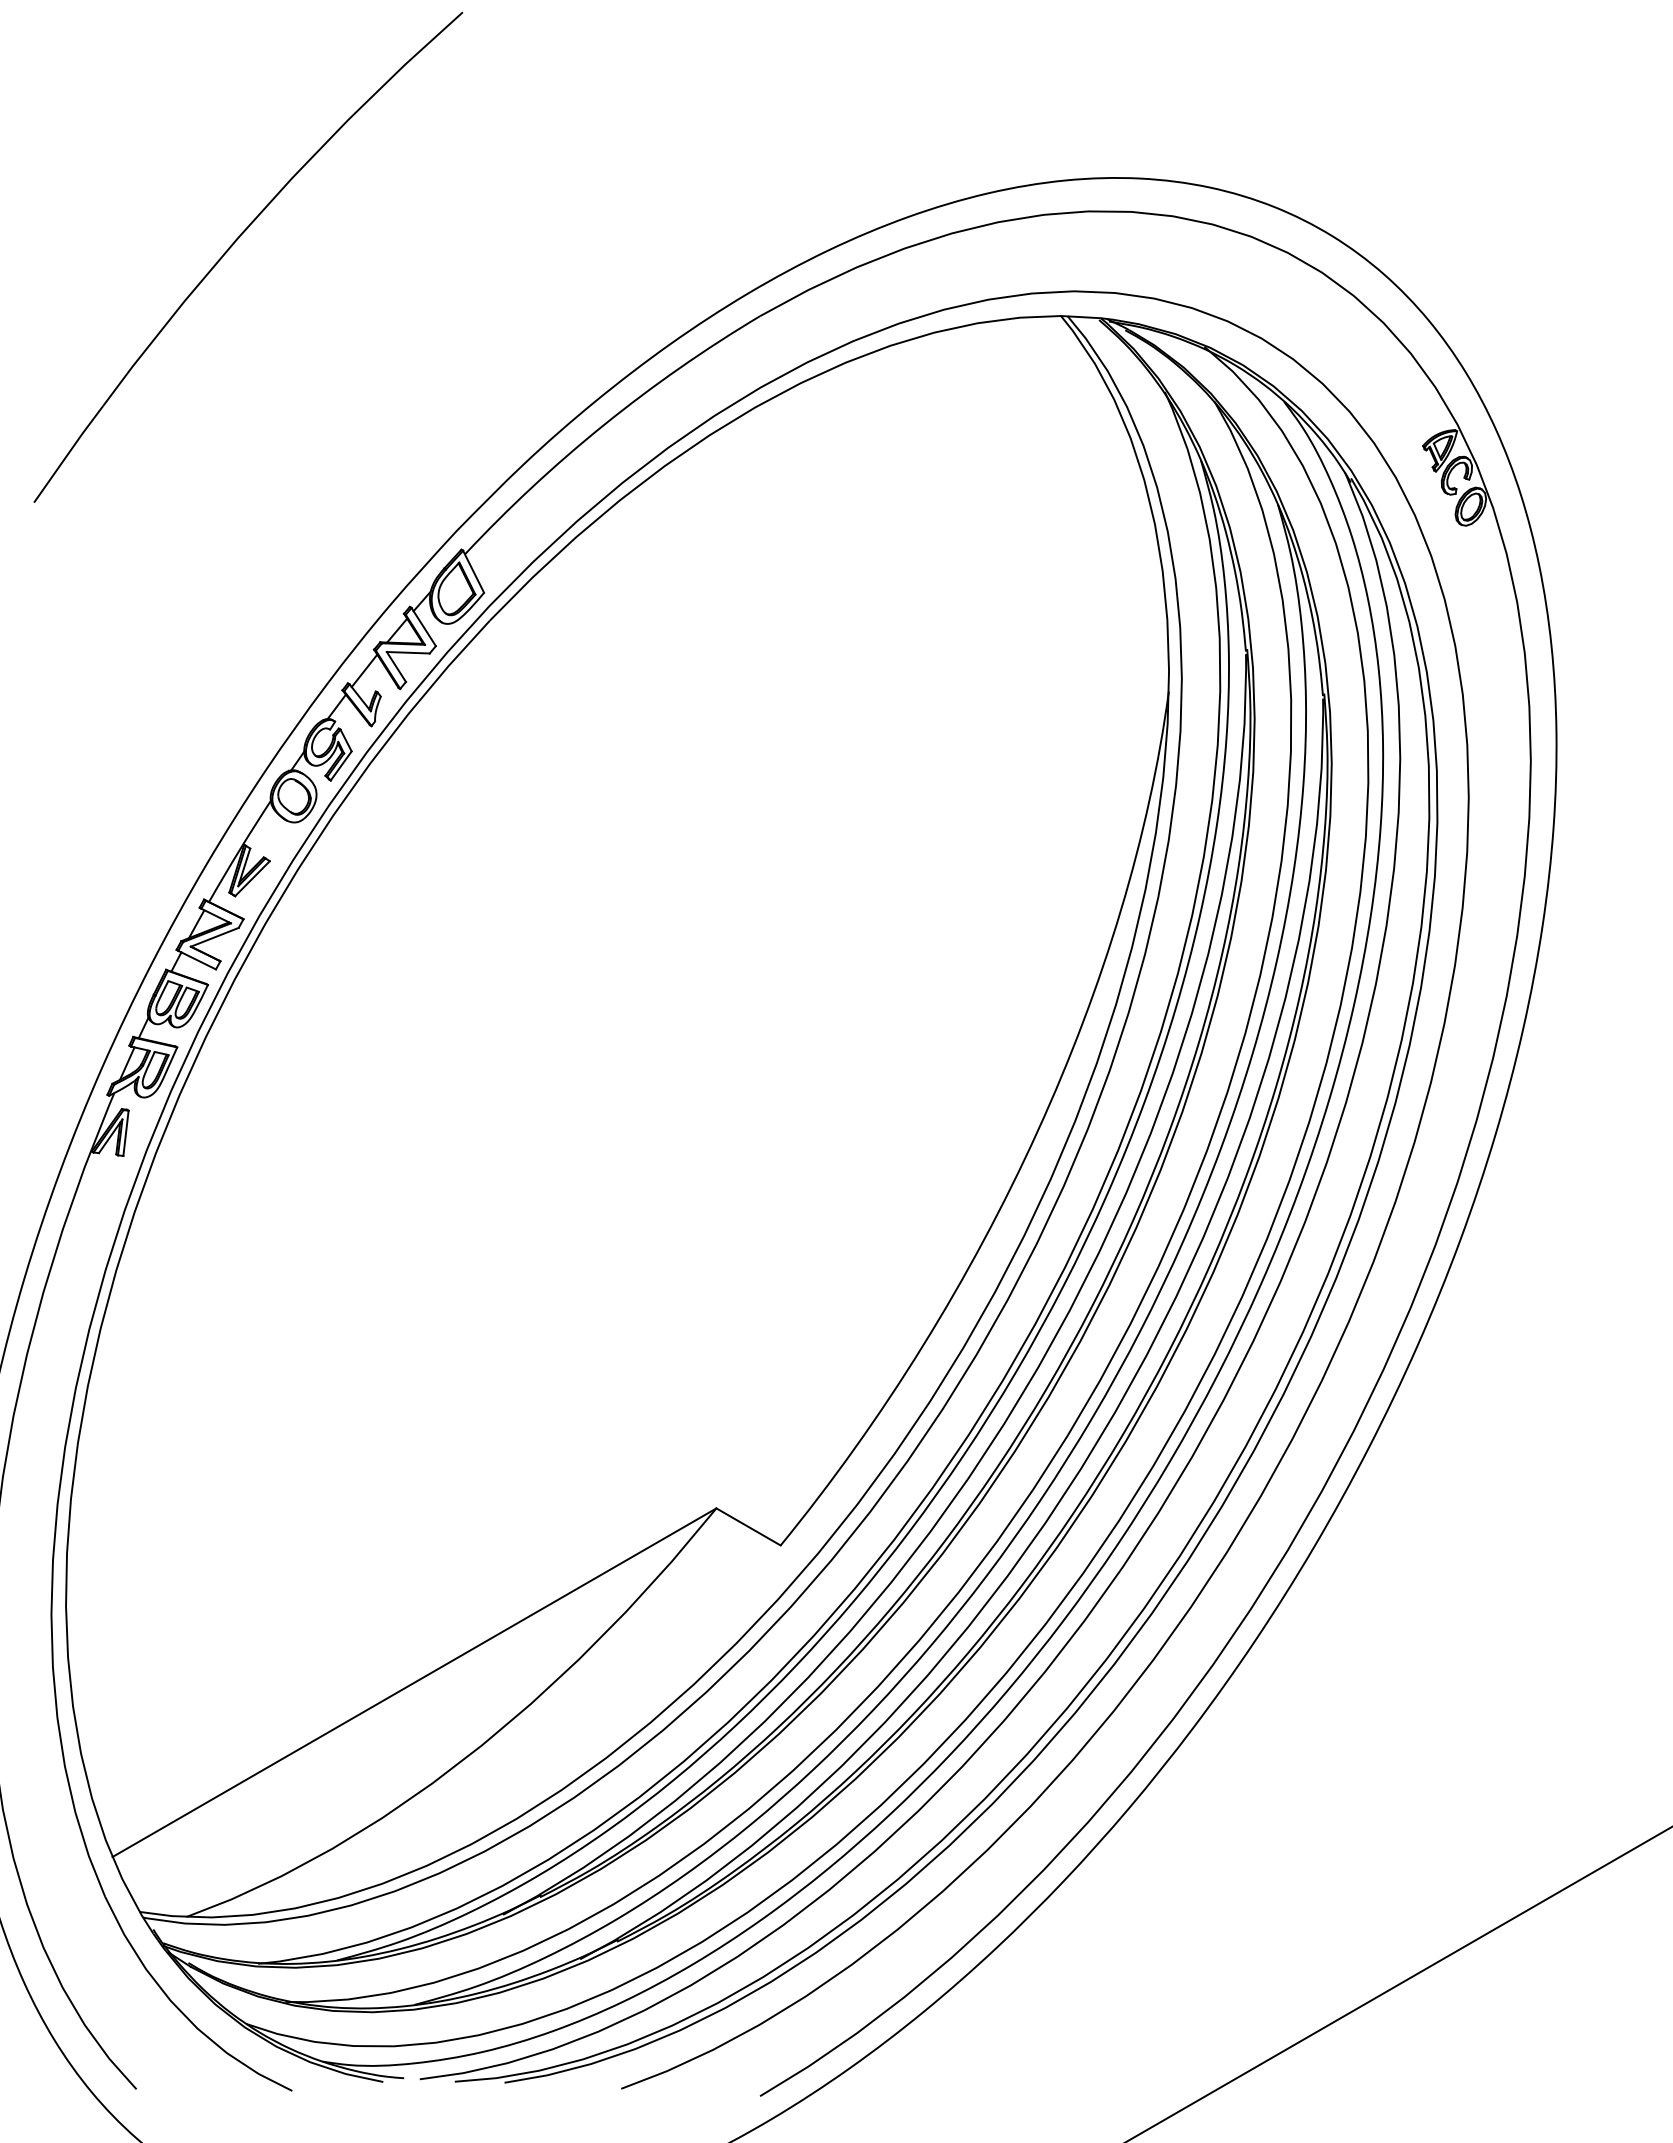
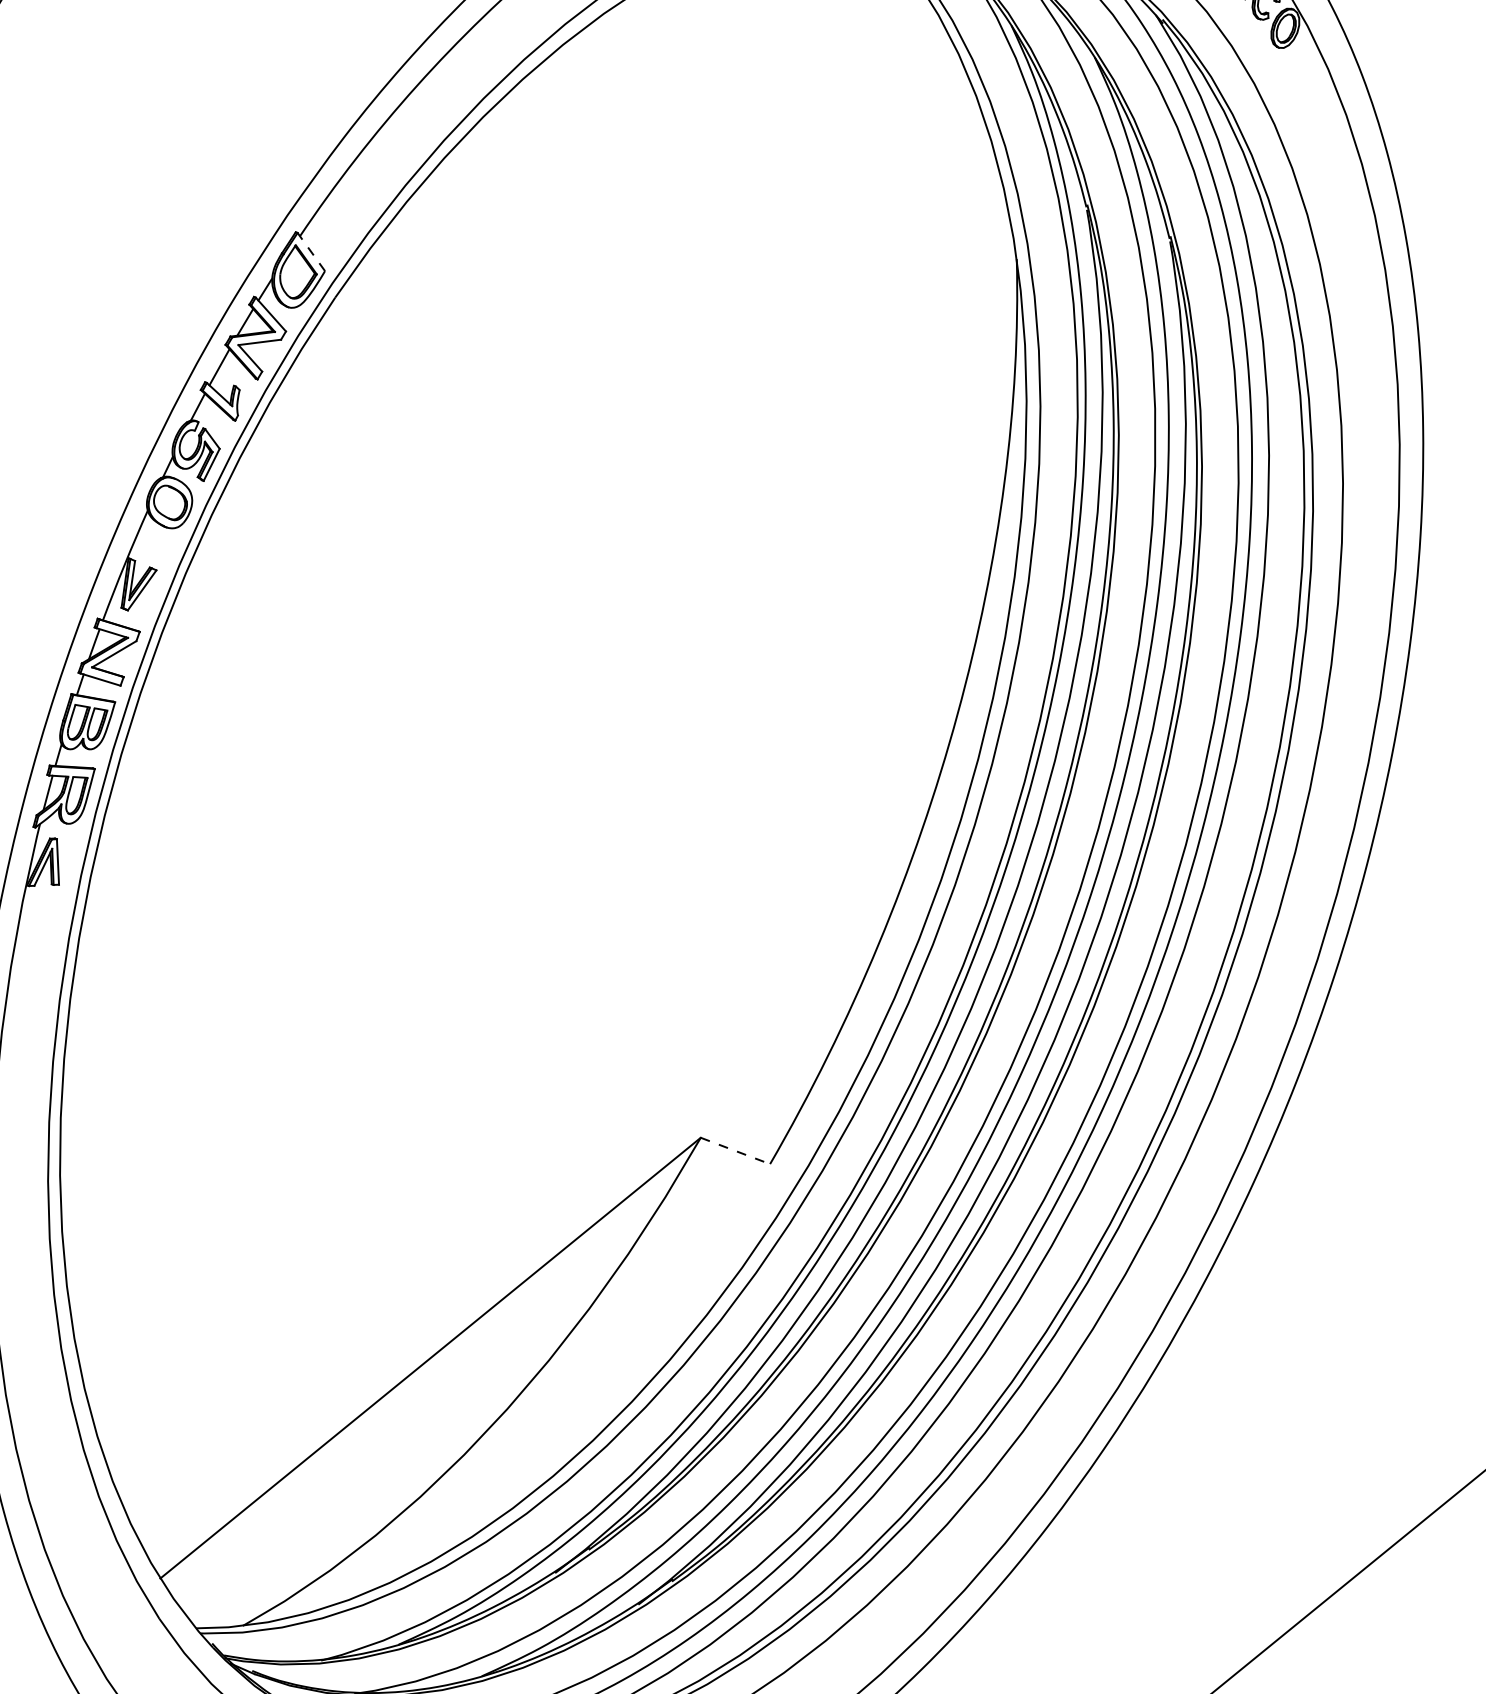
line: (473, 571) -> (311, 251), solid -> dashed
line: (748, 1527) -> (735, 1151), solid -> dashed

